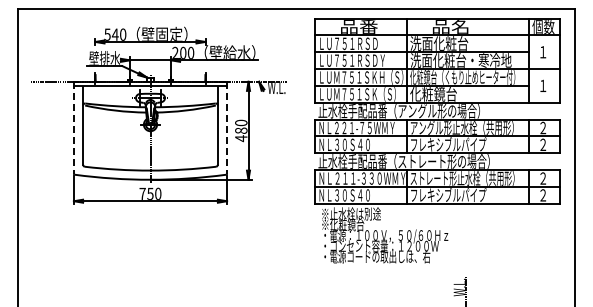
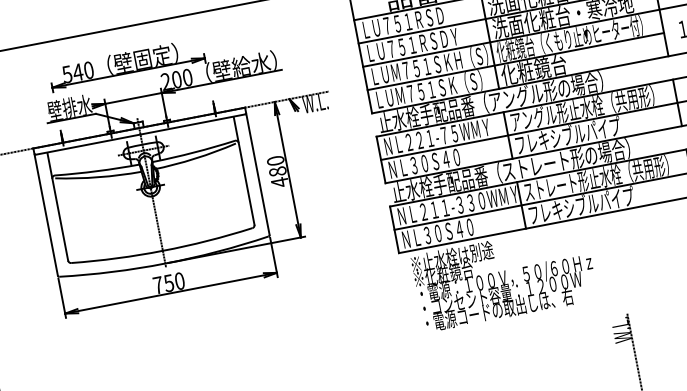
line: (73, 127) -> (44, 211), dashed -> solid
line: (227, 127) -> (257, 170), dashed -> solid

